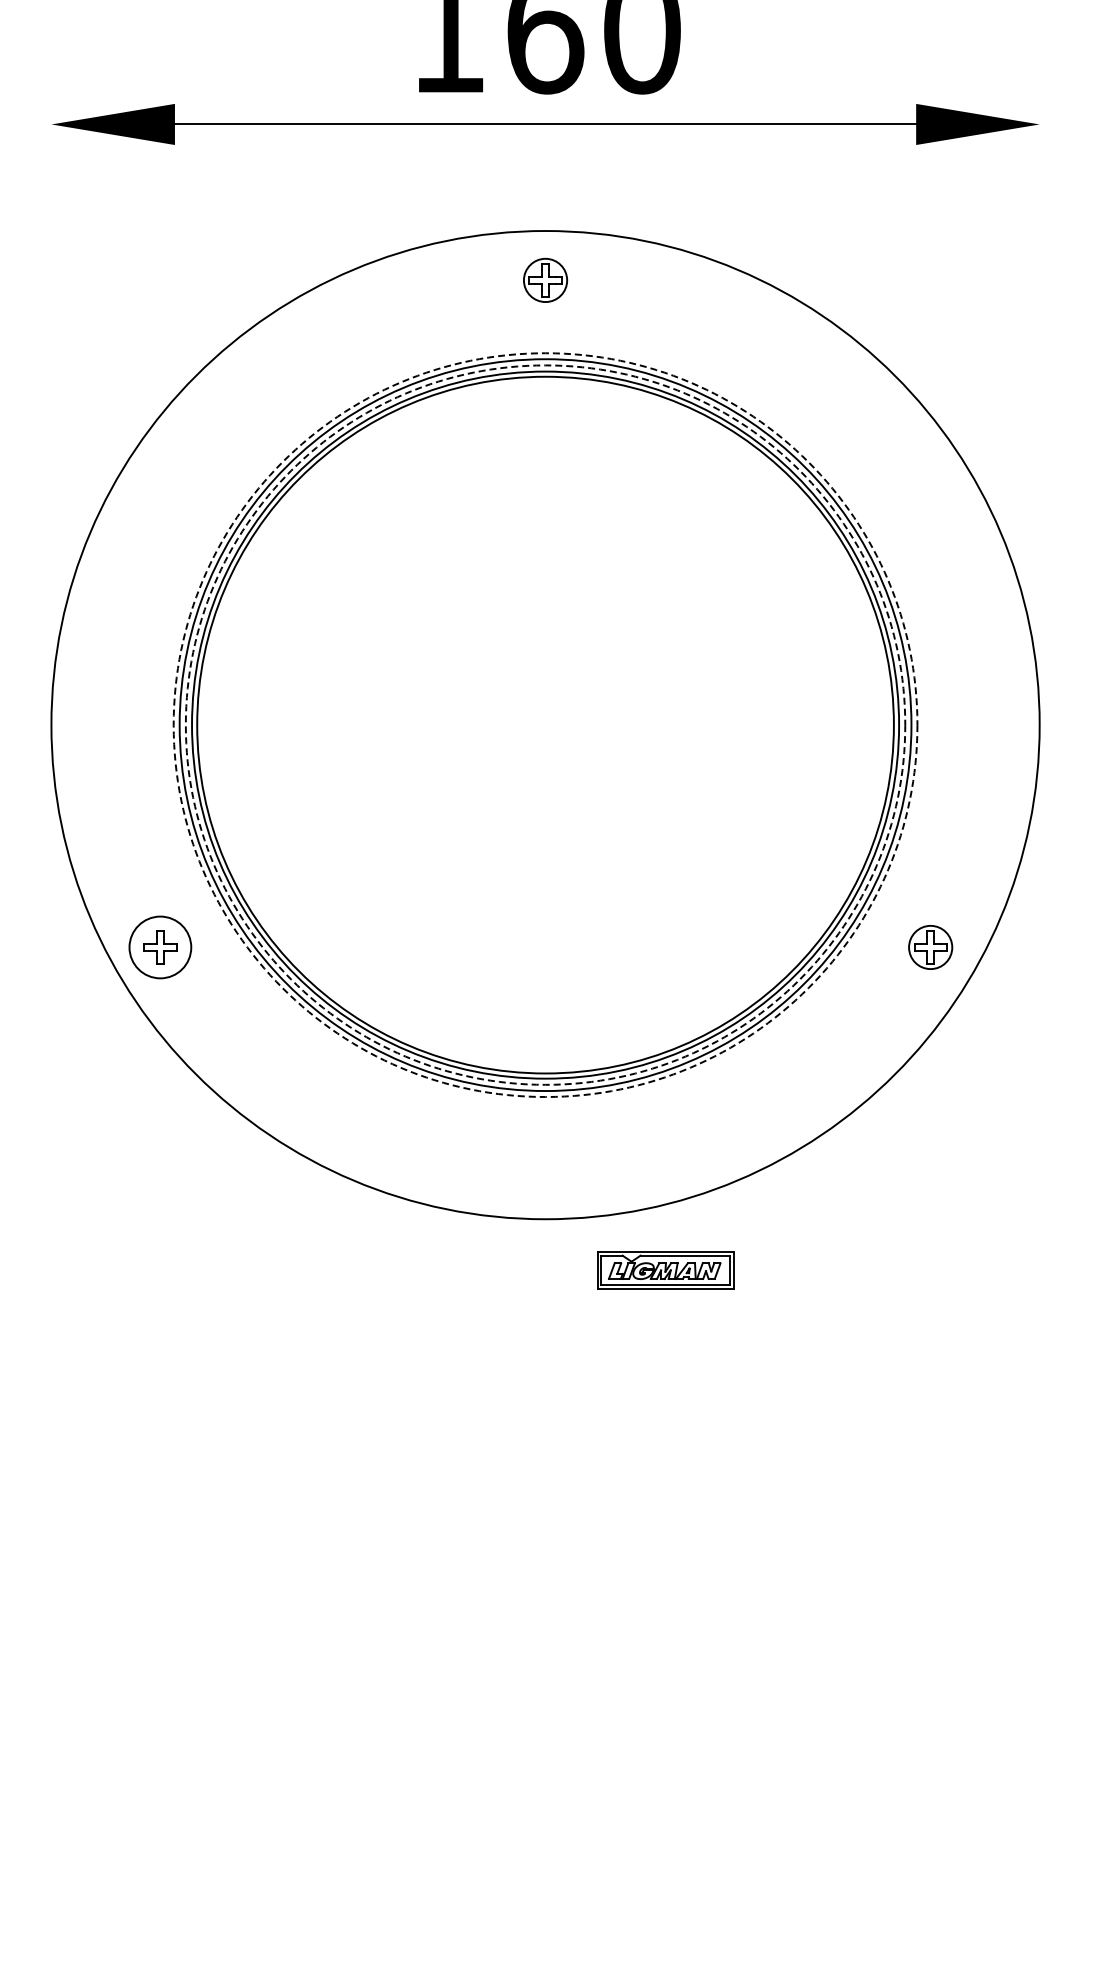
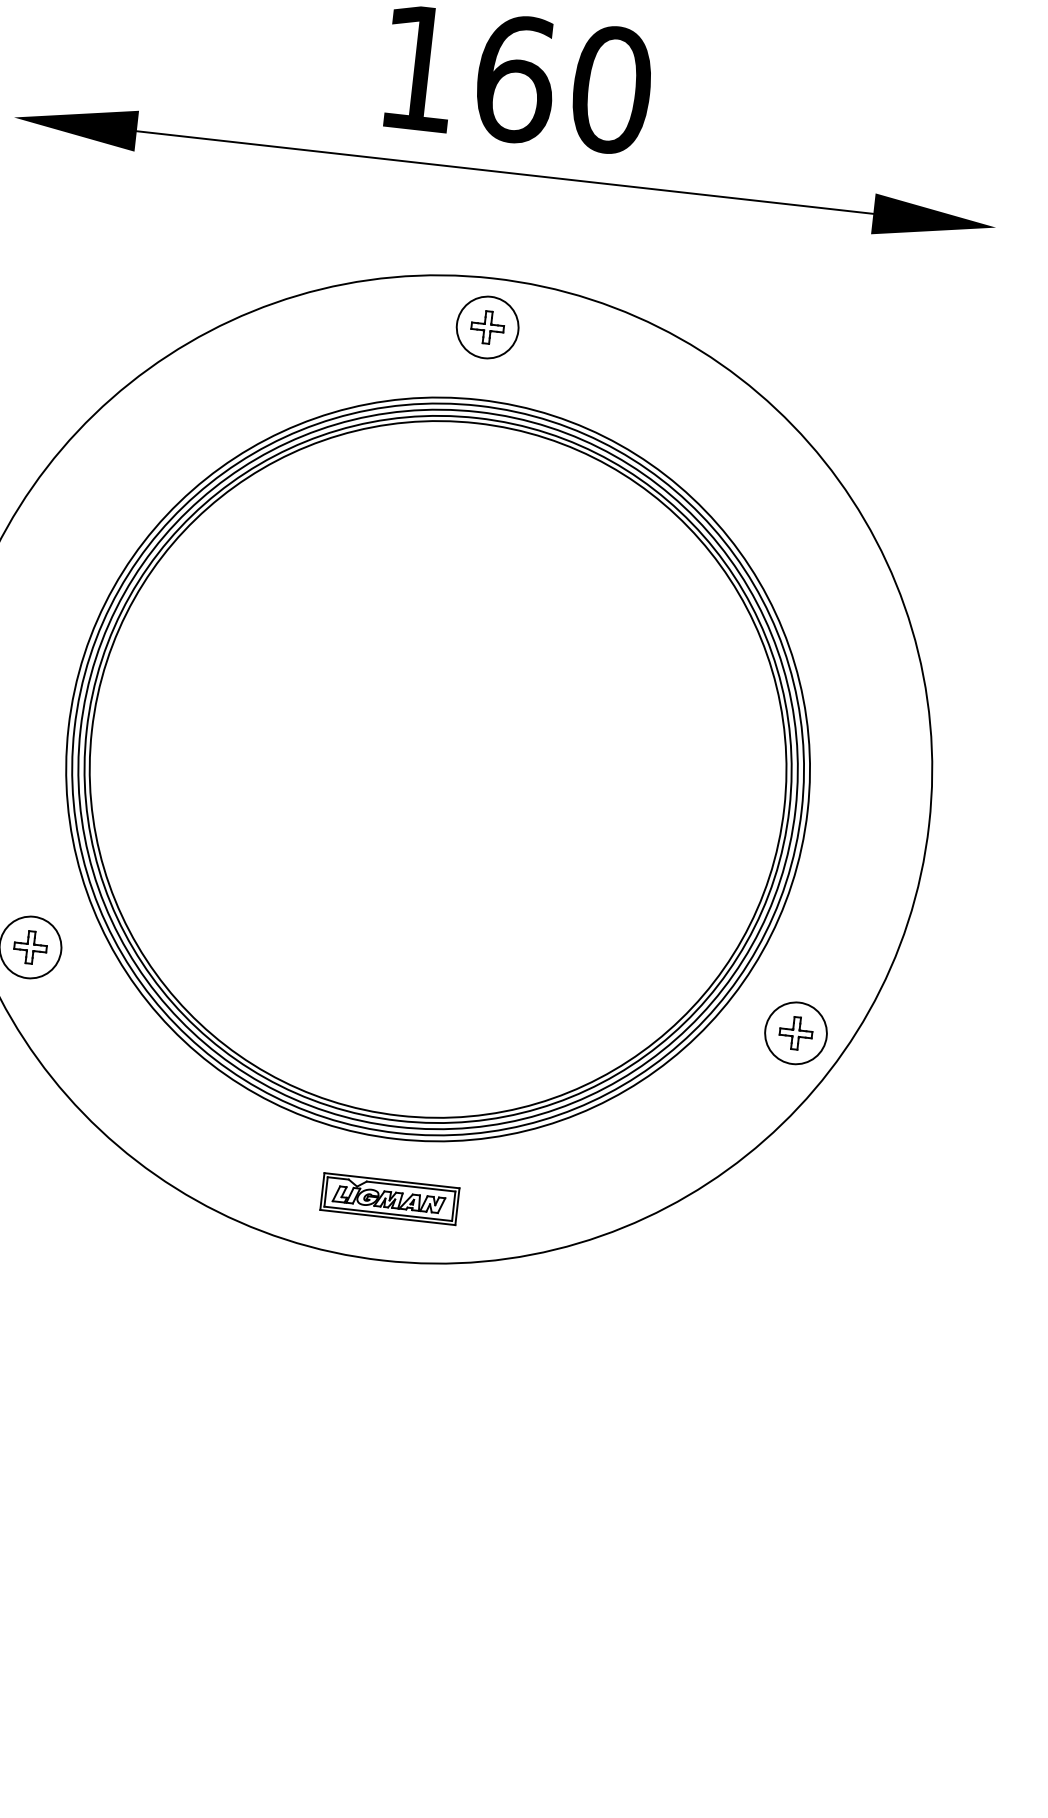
circle: (545, 280) -> (487, 327), size x1.43
circle: (545, 724) -> (438, 768), dashed -> solid
circle: (545, 725) -> (438, 769), dashed -> solid
circle: (930, 947) -> (795, 1033), size x1.43
part: (665, 1270) -> (389, 1199), moved

